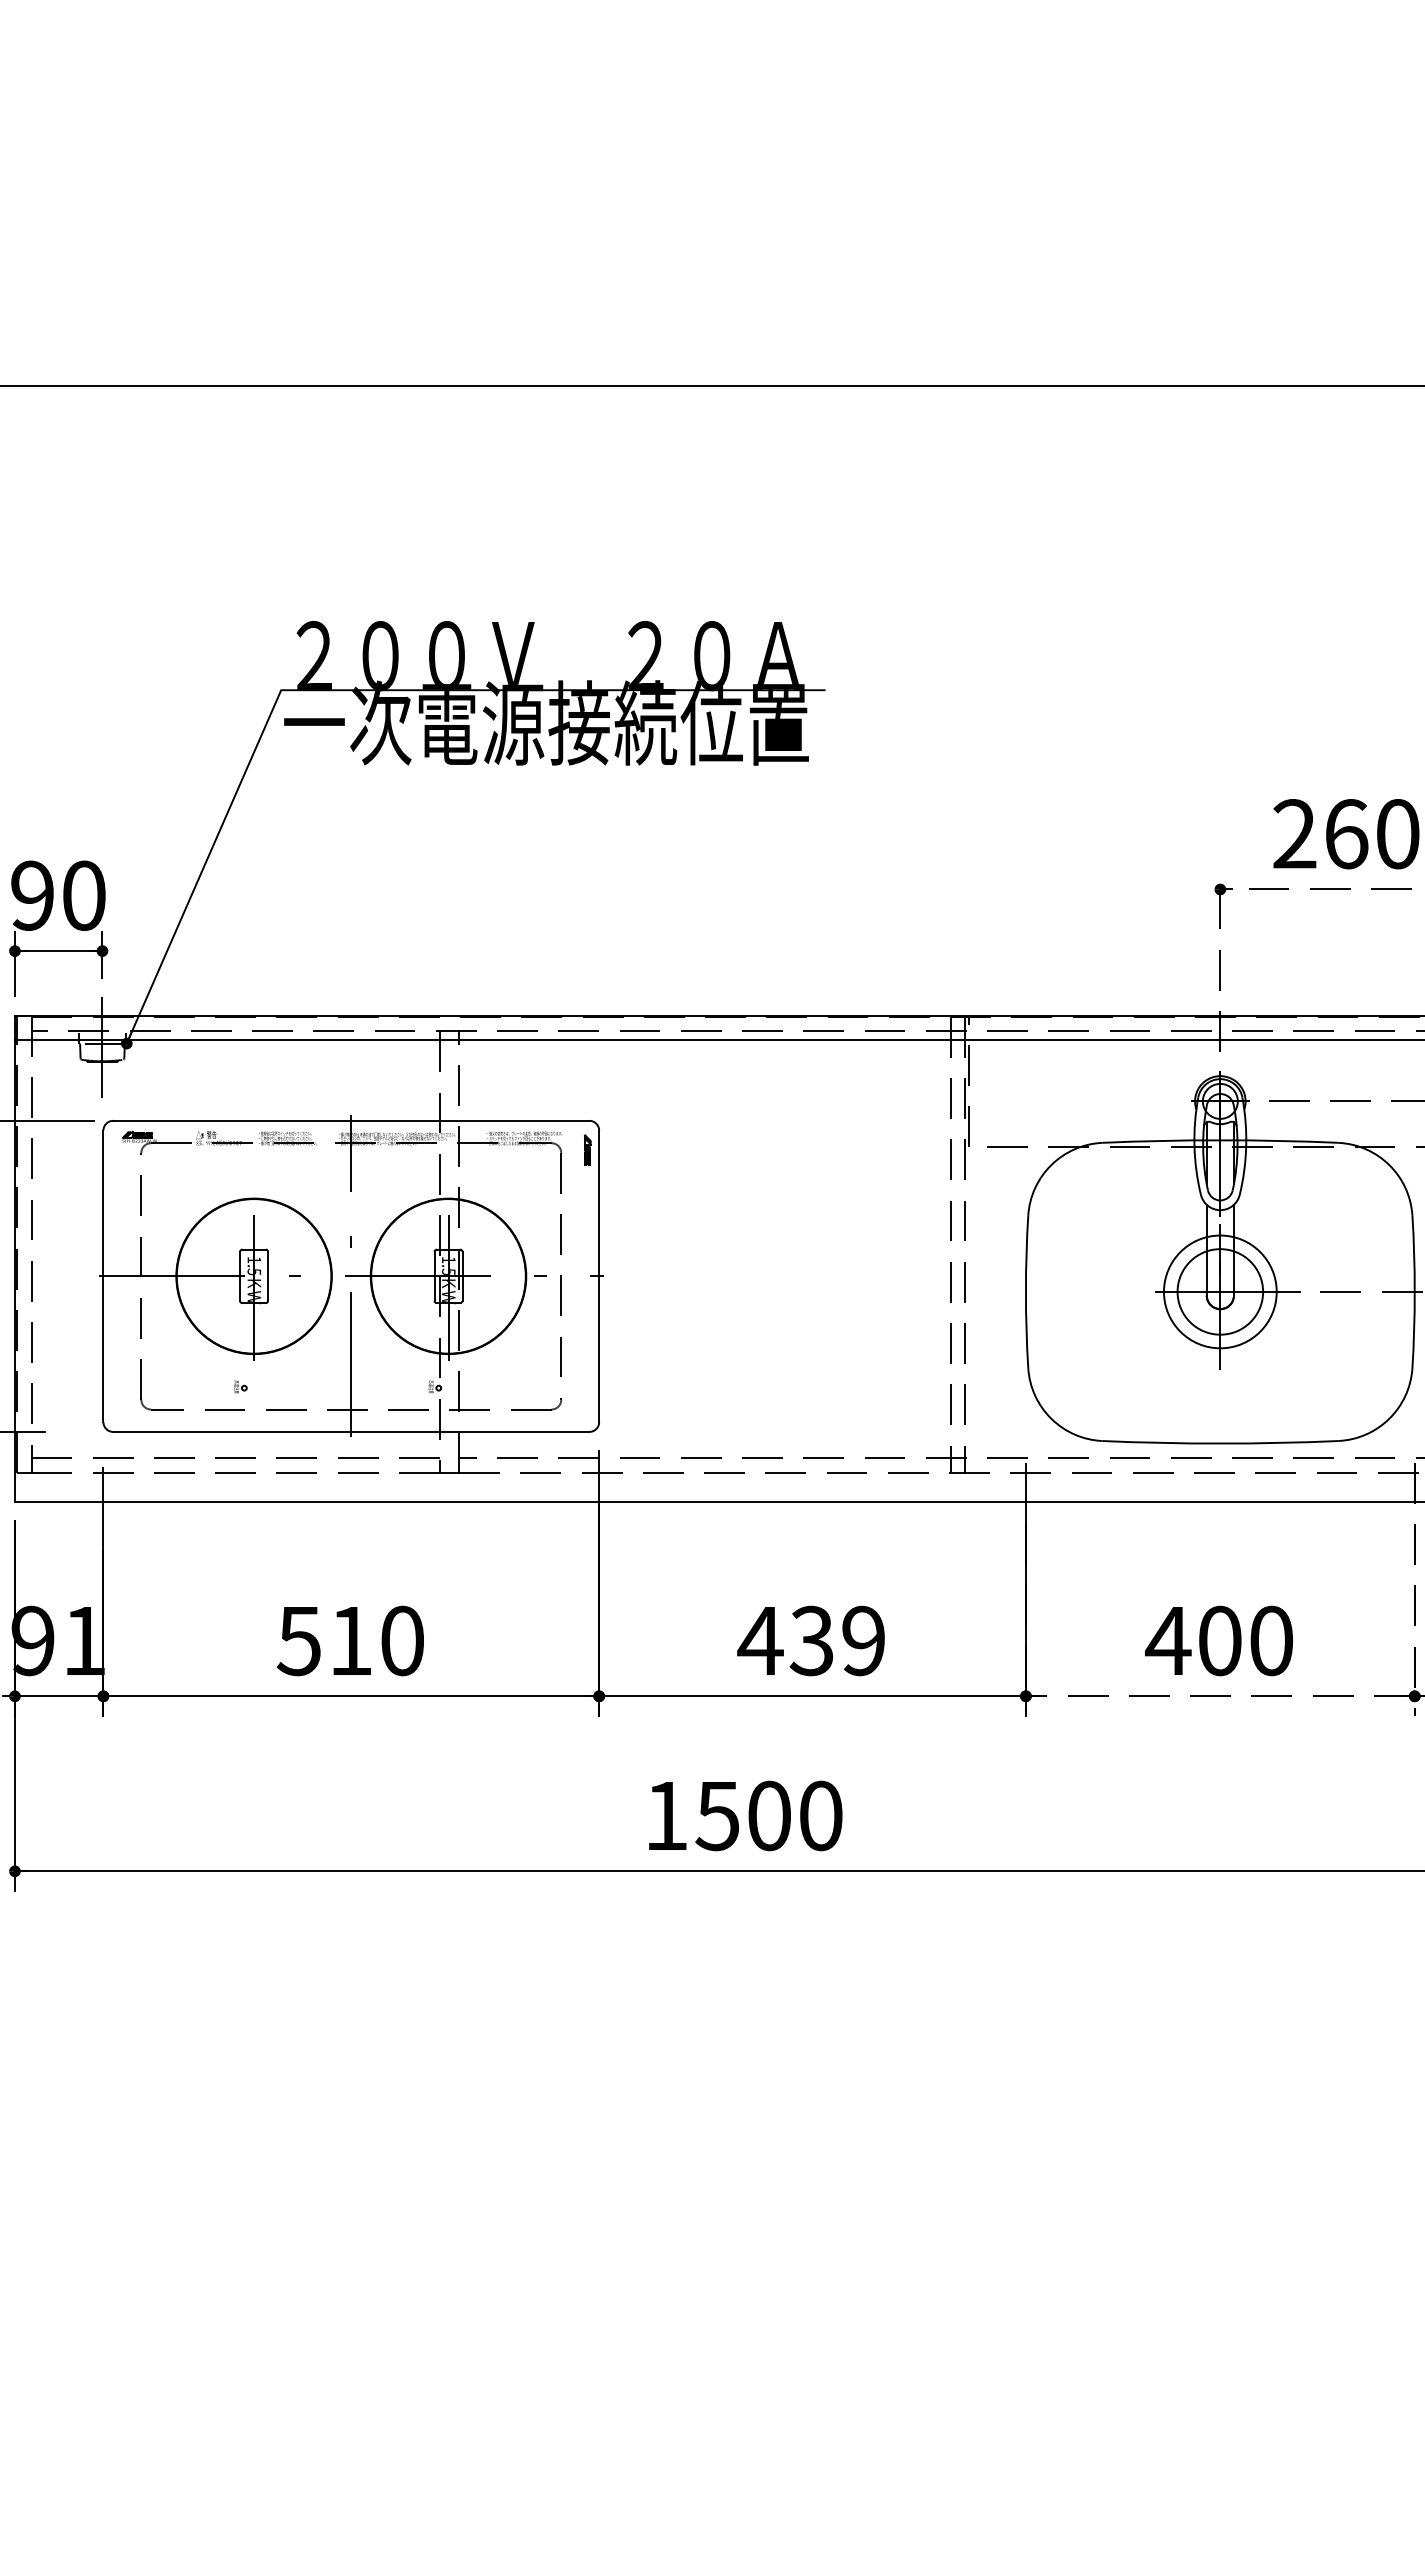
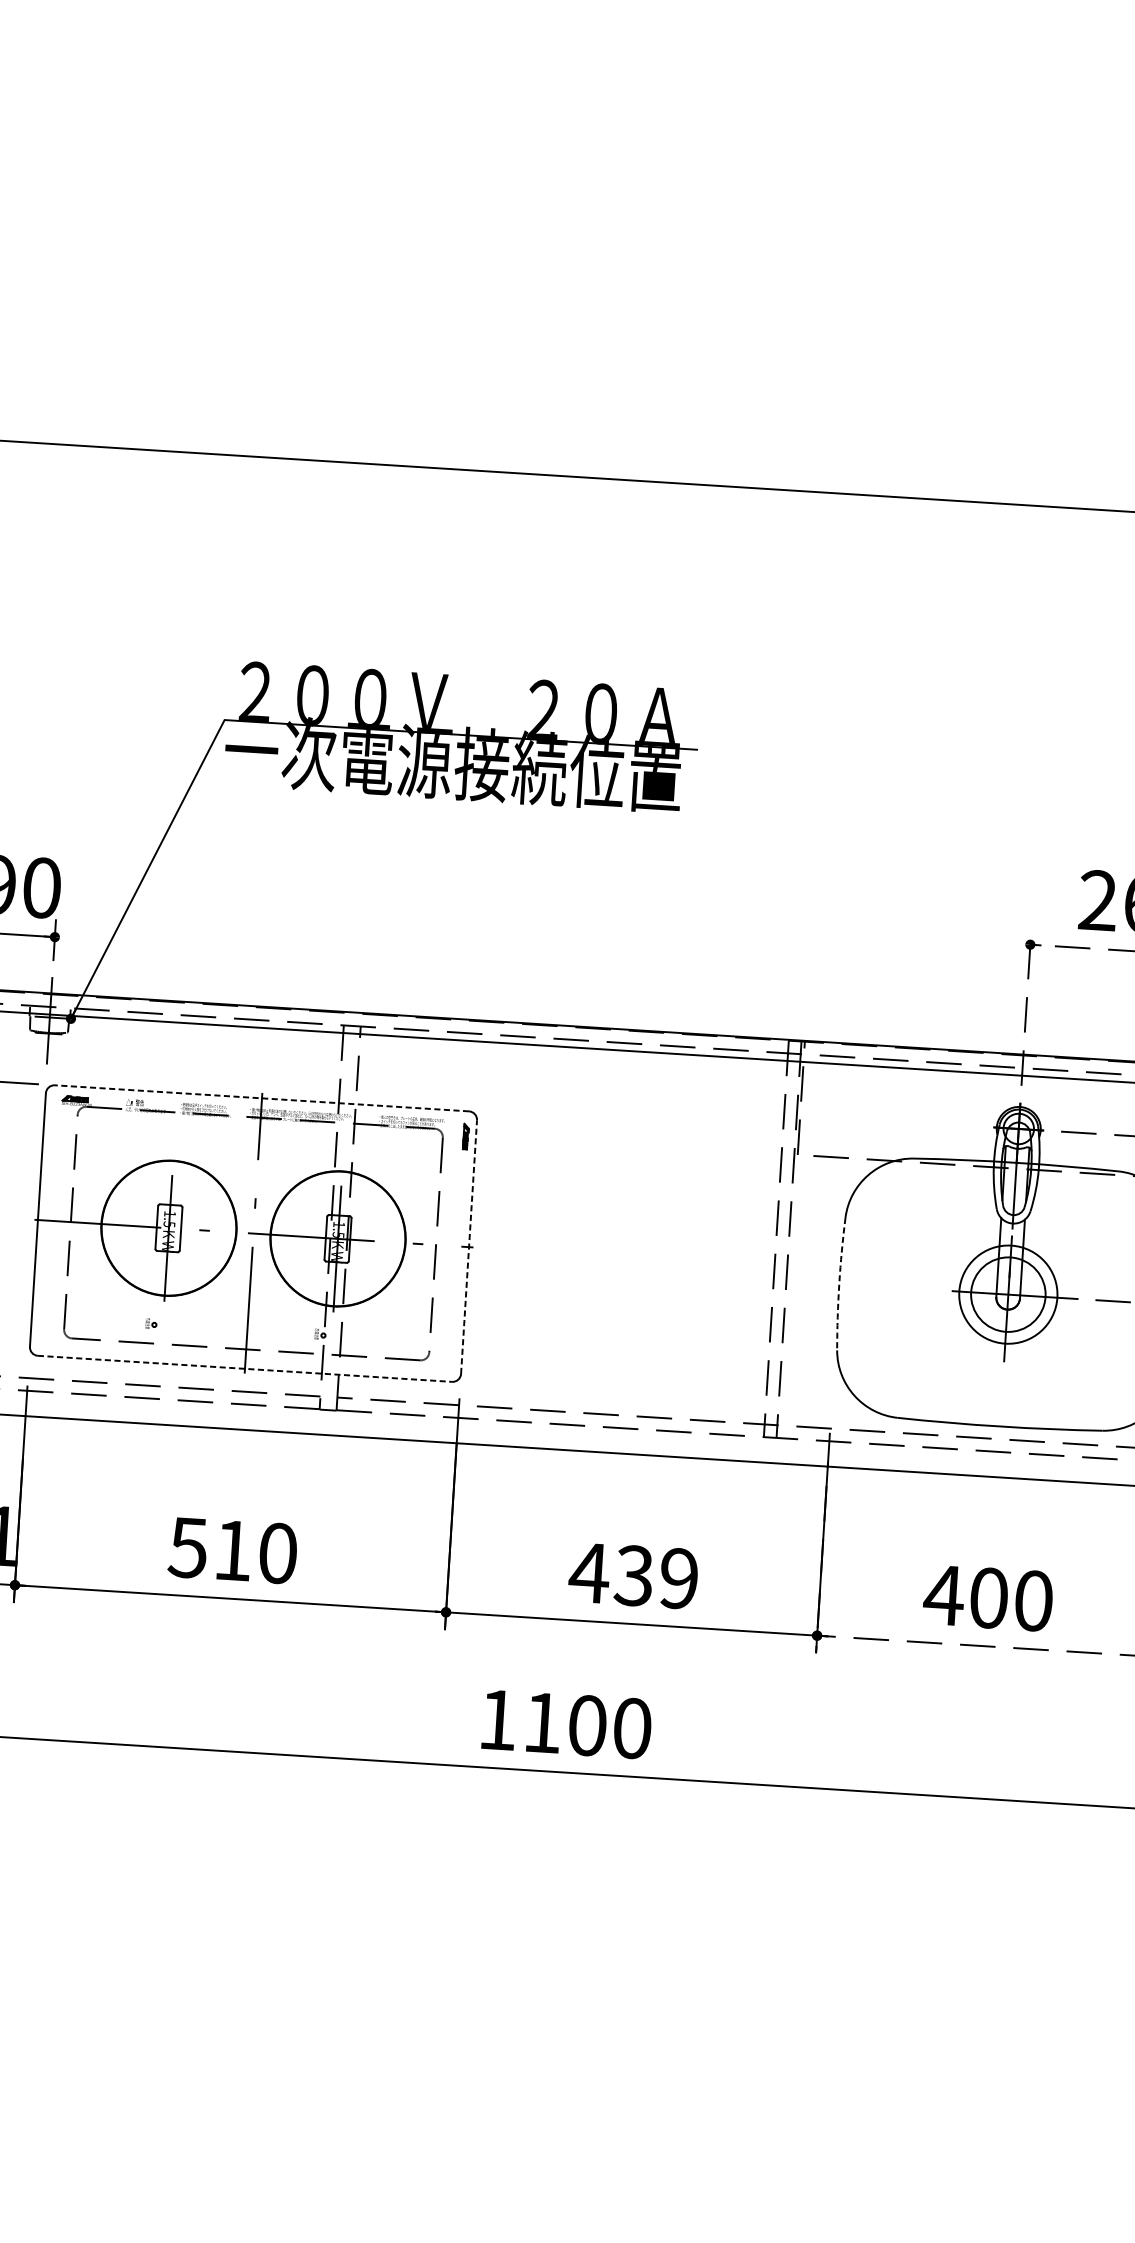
line: (350, 1120) -> (261, 1098), solid -> dashed
line: (599, 1276) -> (469, 1247), solid -> dashed
arc: (1025, 1291) -> (838, 1283), solid -> dashed
line: (351, 1431) -> (245, 1368), solid -> dashed
text: (717, 1816) -> (542, 1723), 1500 -> 1100

